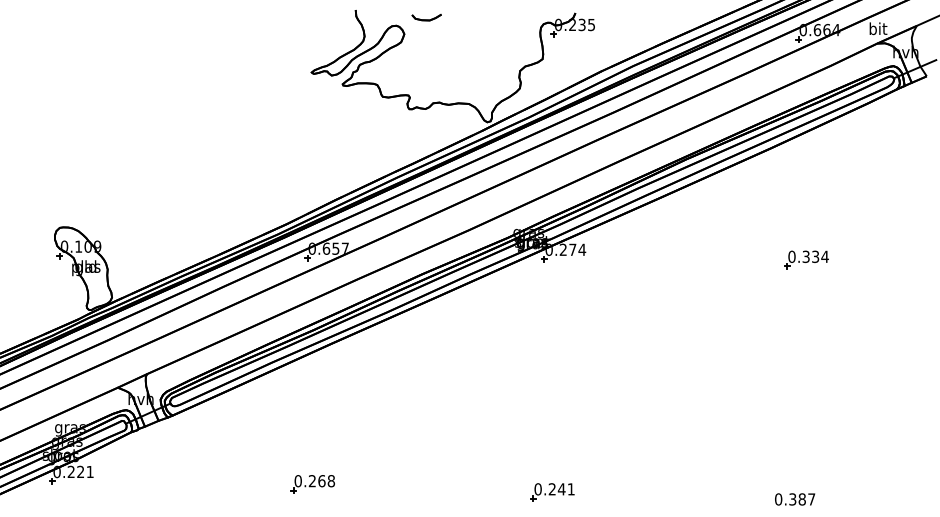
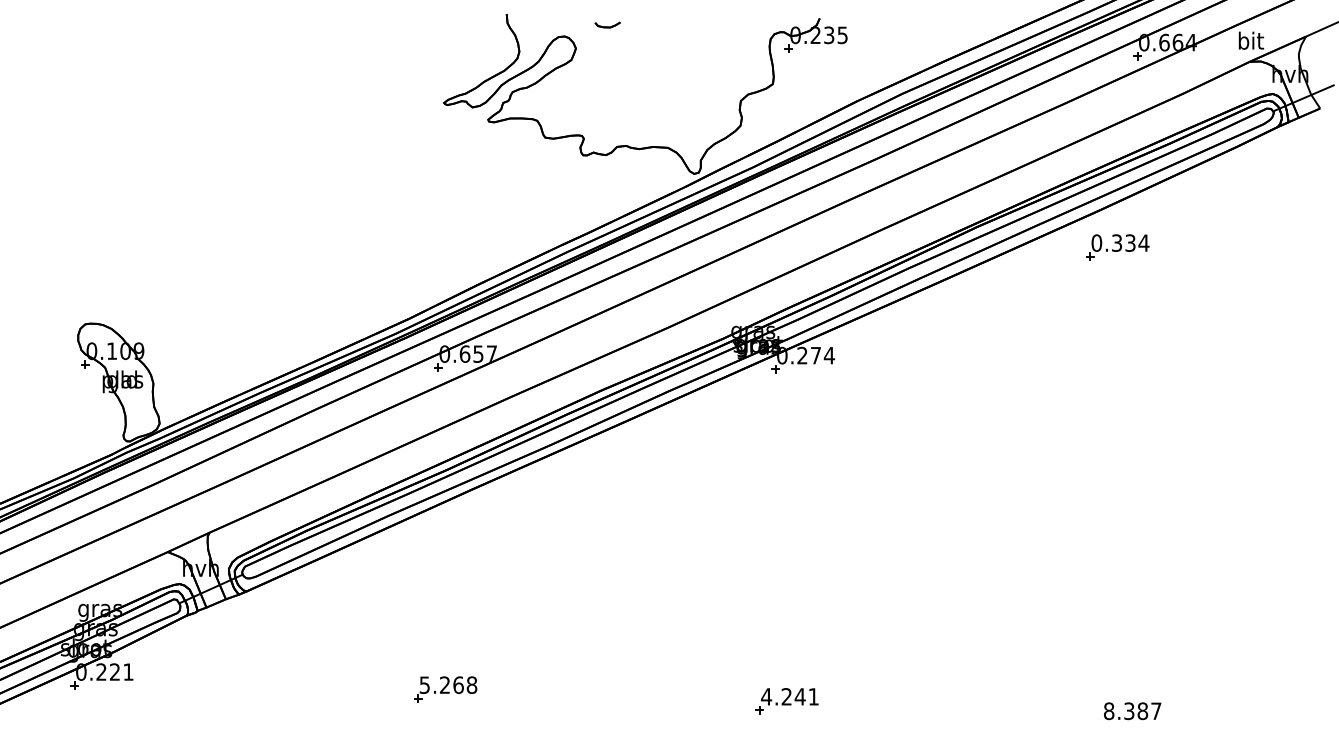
part: (426, 17) -> (607, 24), size x0.6
part: (806, 259) -> (1117, 246), moved
text: (297, 481) -> (423, 685), 0.268 -> 5.268
text: (537, 489) -> (765, 697), 0.241 -> 4.241
text: (778, 499) -> (1108, 711), 0.387 -> 8.387

